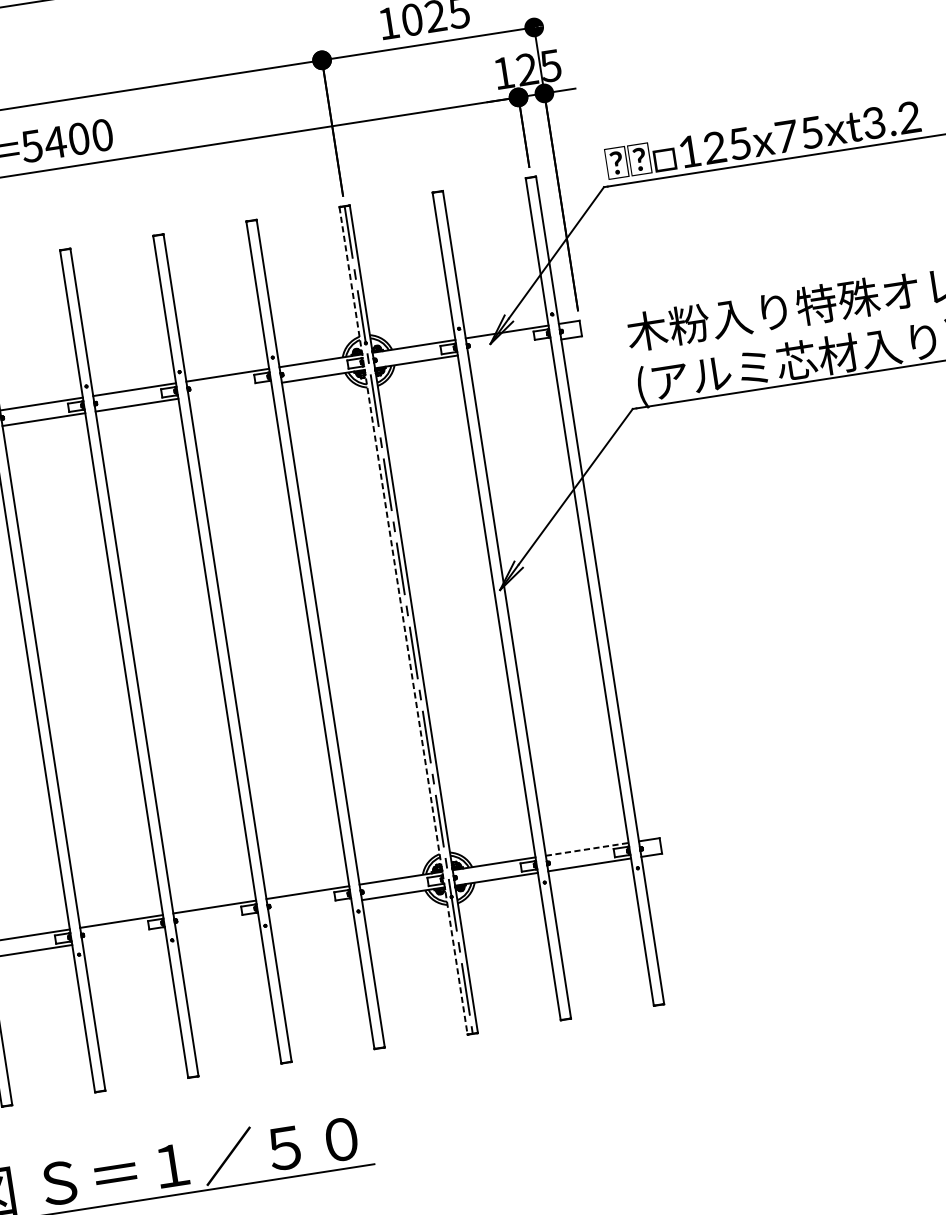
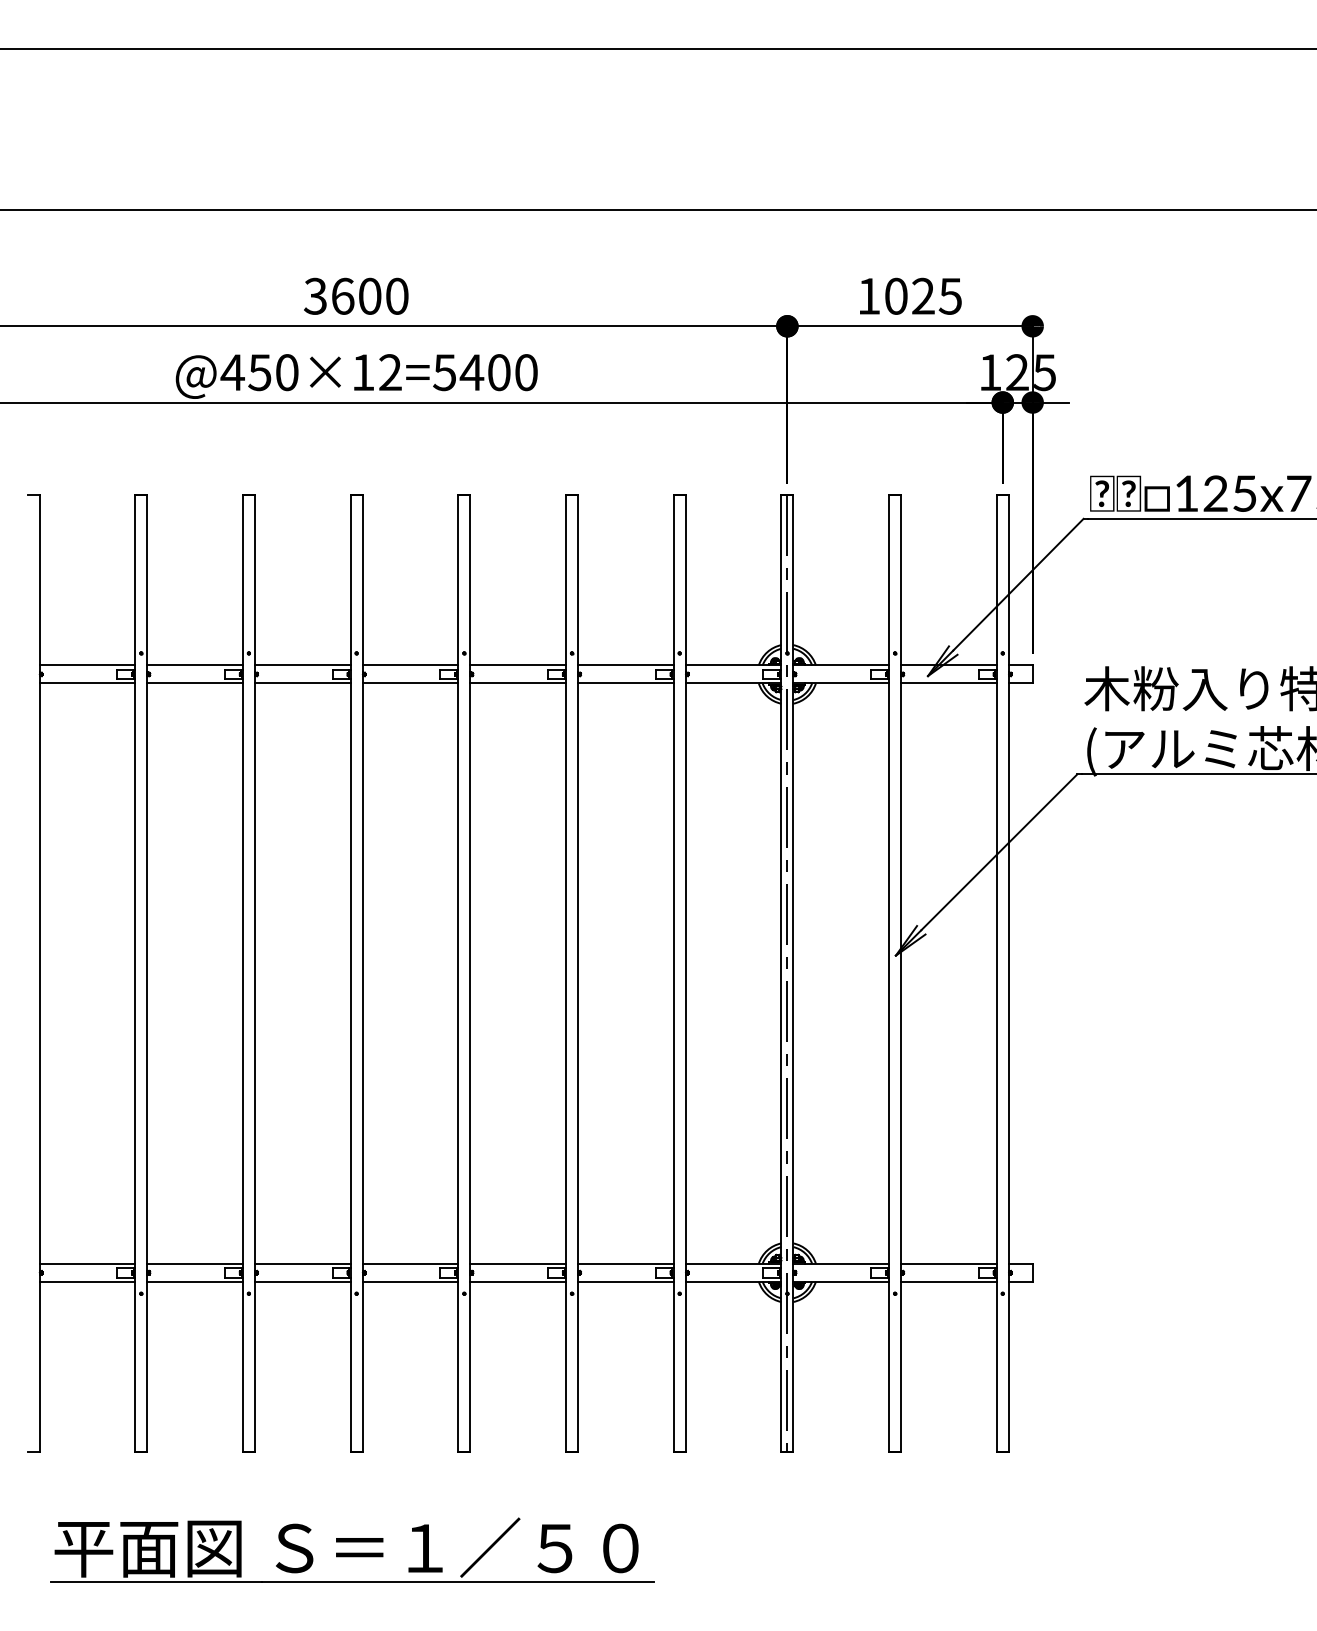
line: (509, 347) -> (948, 683), added
line: (229, 390) -> (625, 683), added
line: (403, 621) -> (781, 974), dashed -> solid
line: (586, 849) -> (948, 1263), dashed -> solid
line: (309, 908) -> (625, 1281), added
line: (217, 922) -> (518, 1281), added
line: (124, 936) -> (410, 1281), added

